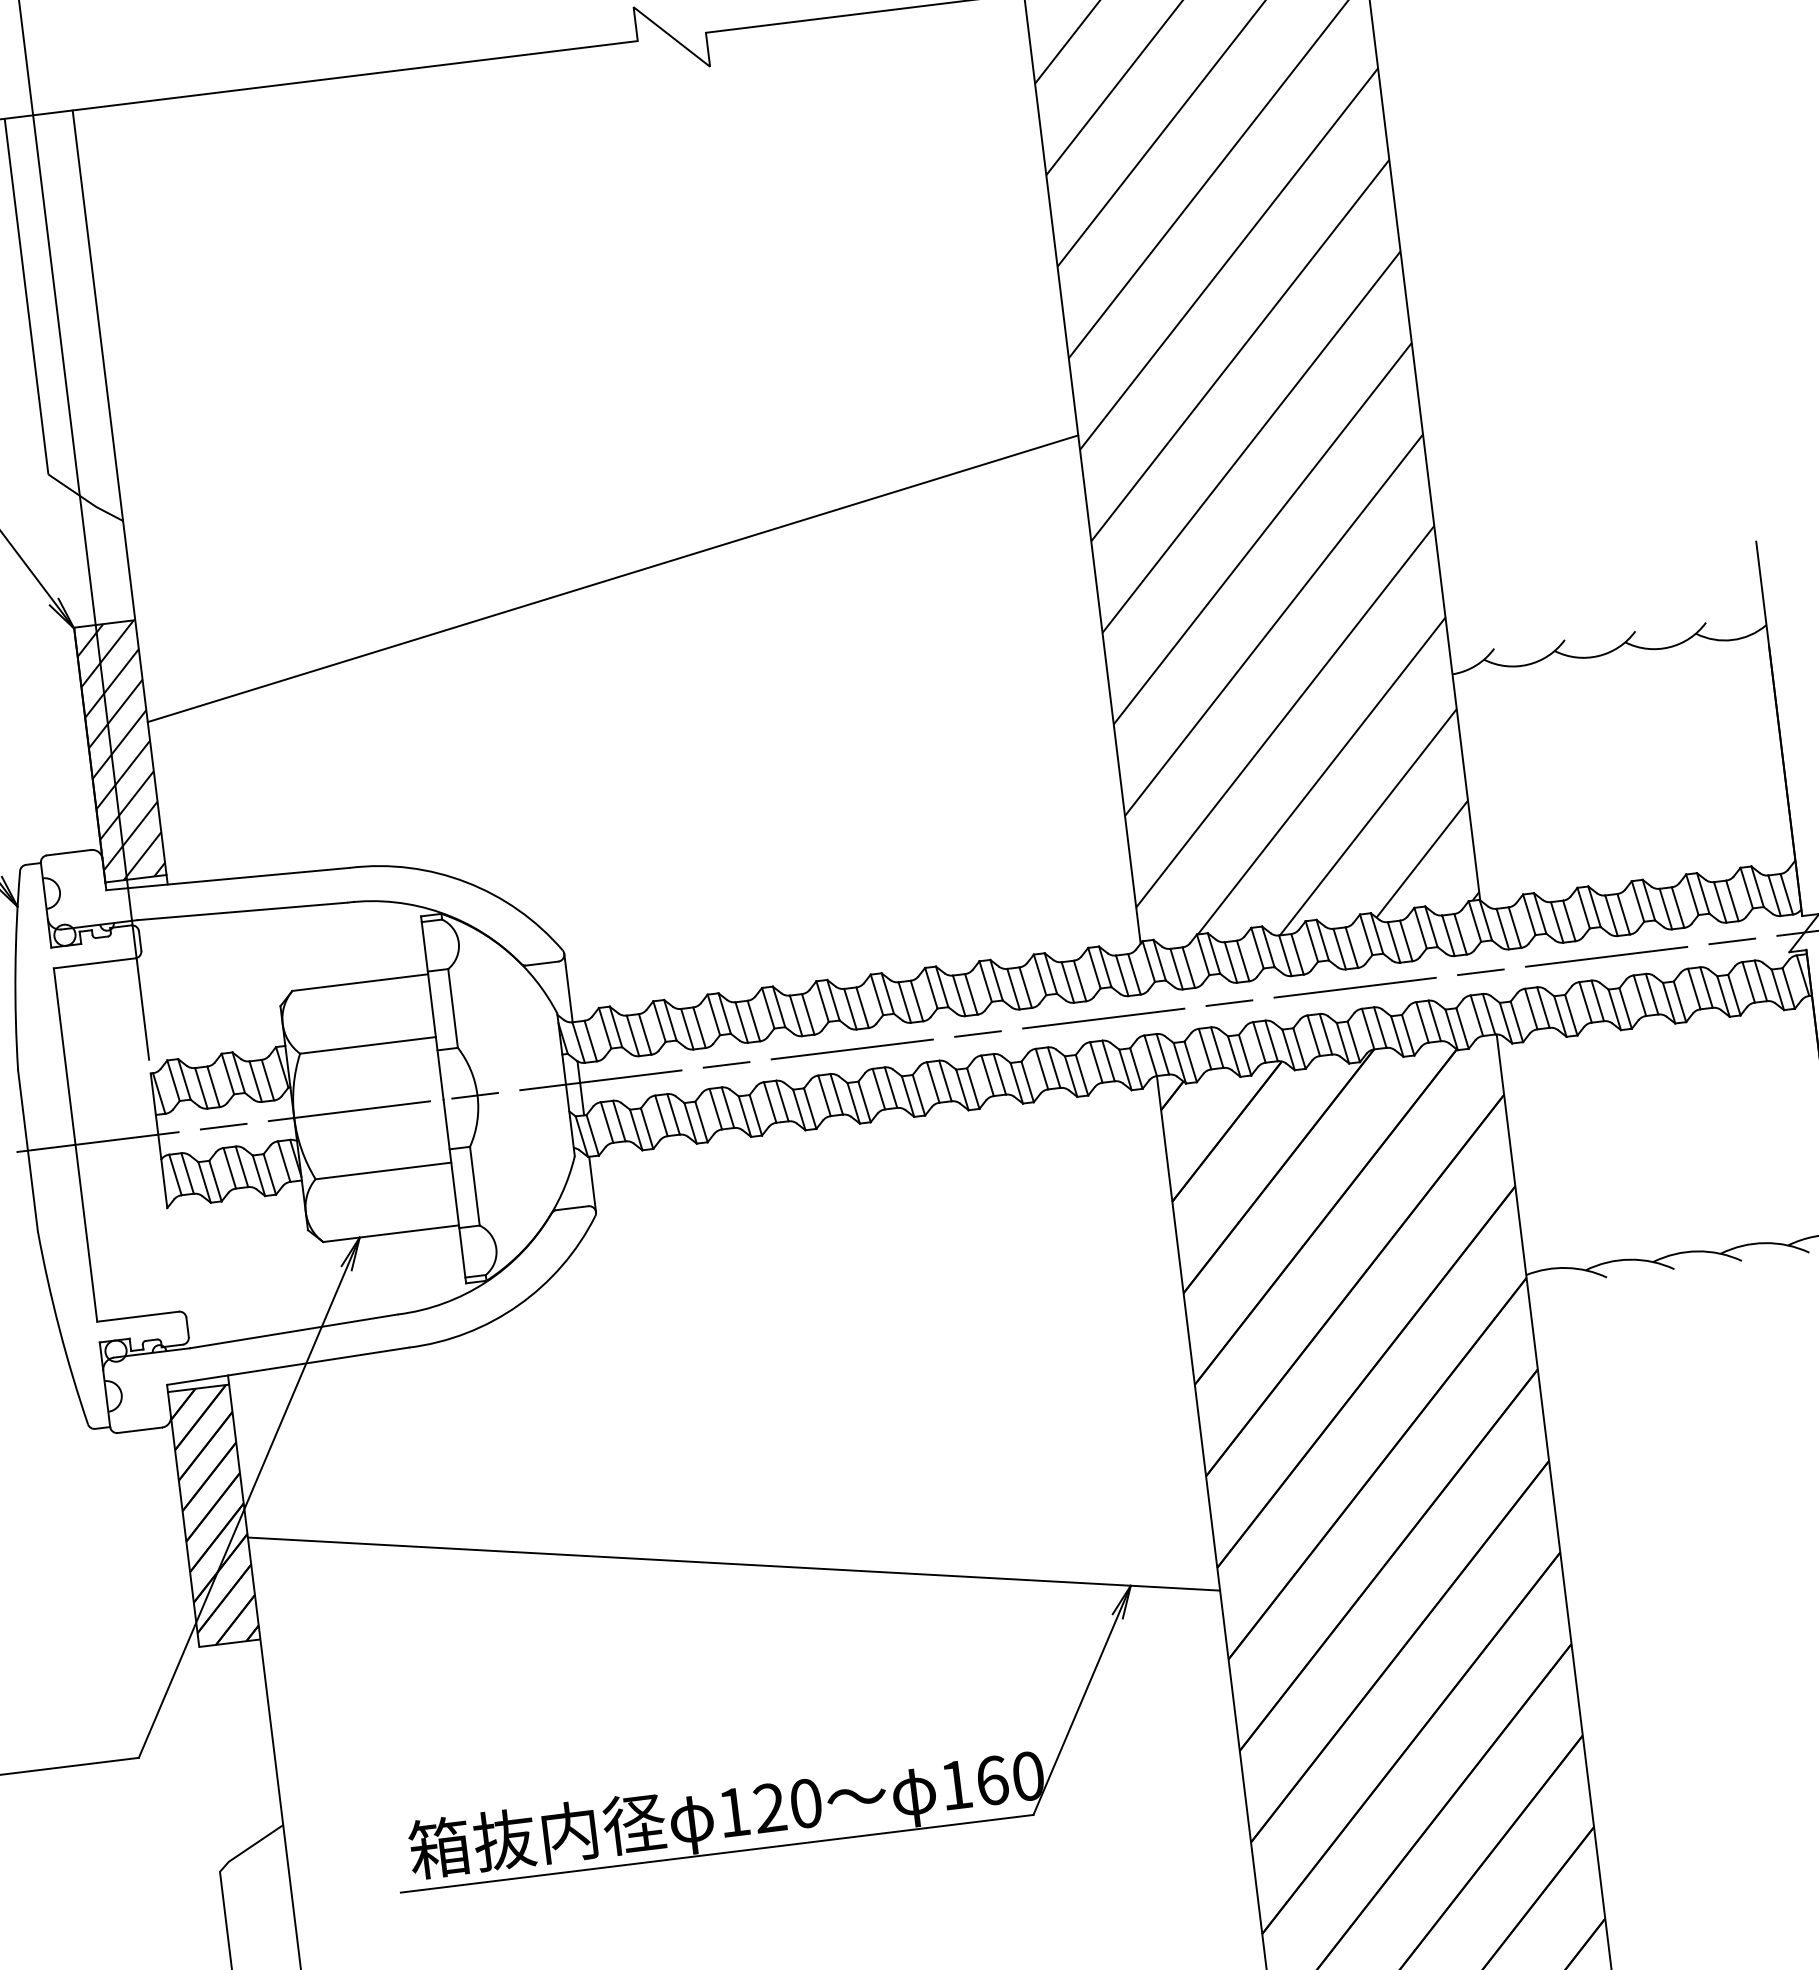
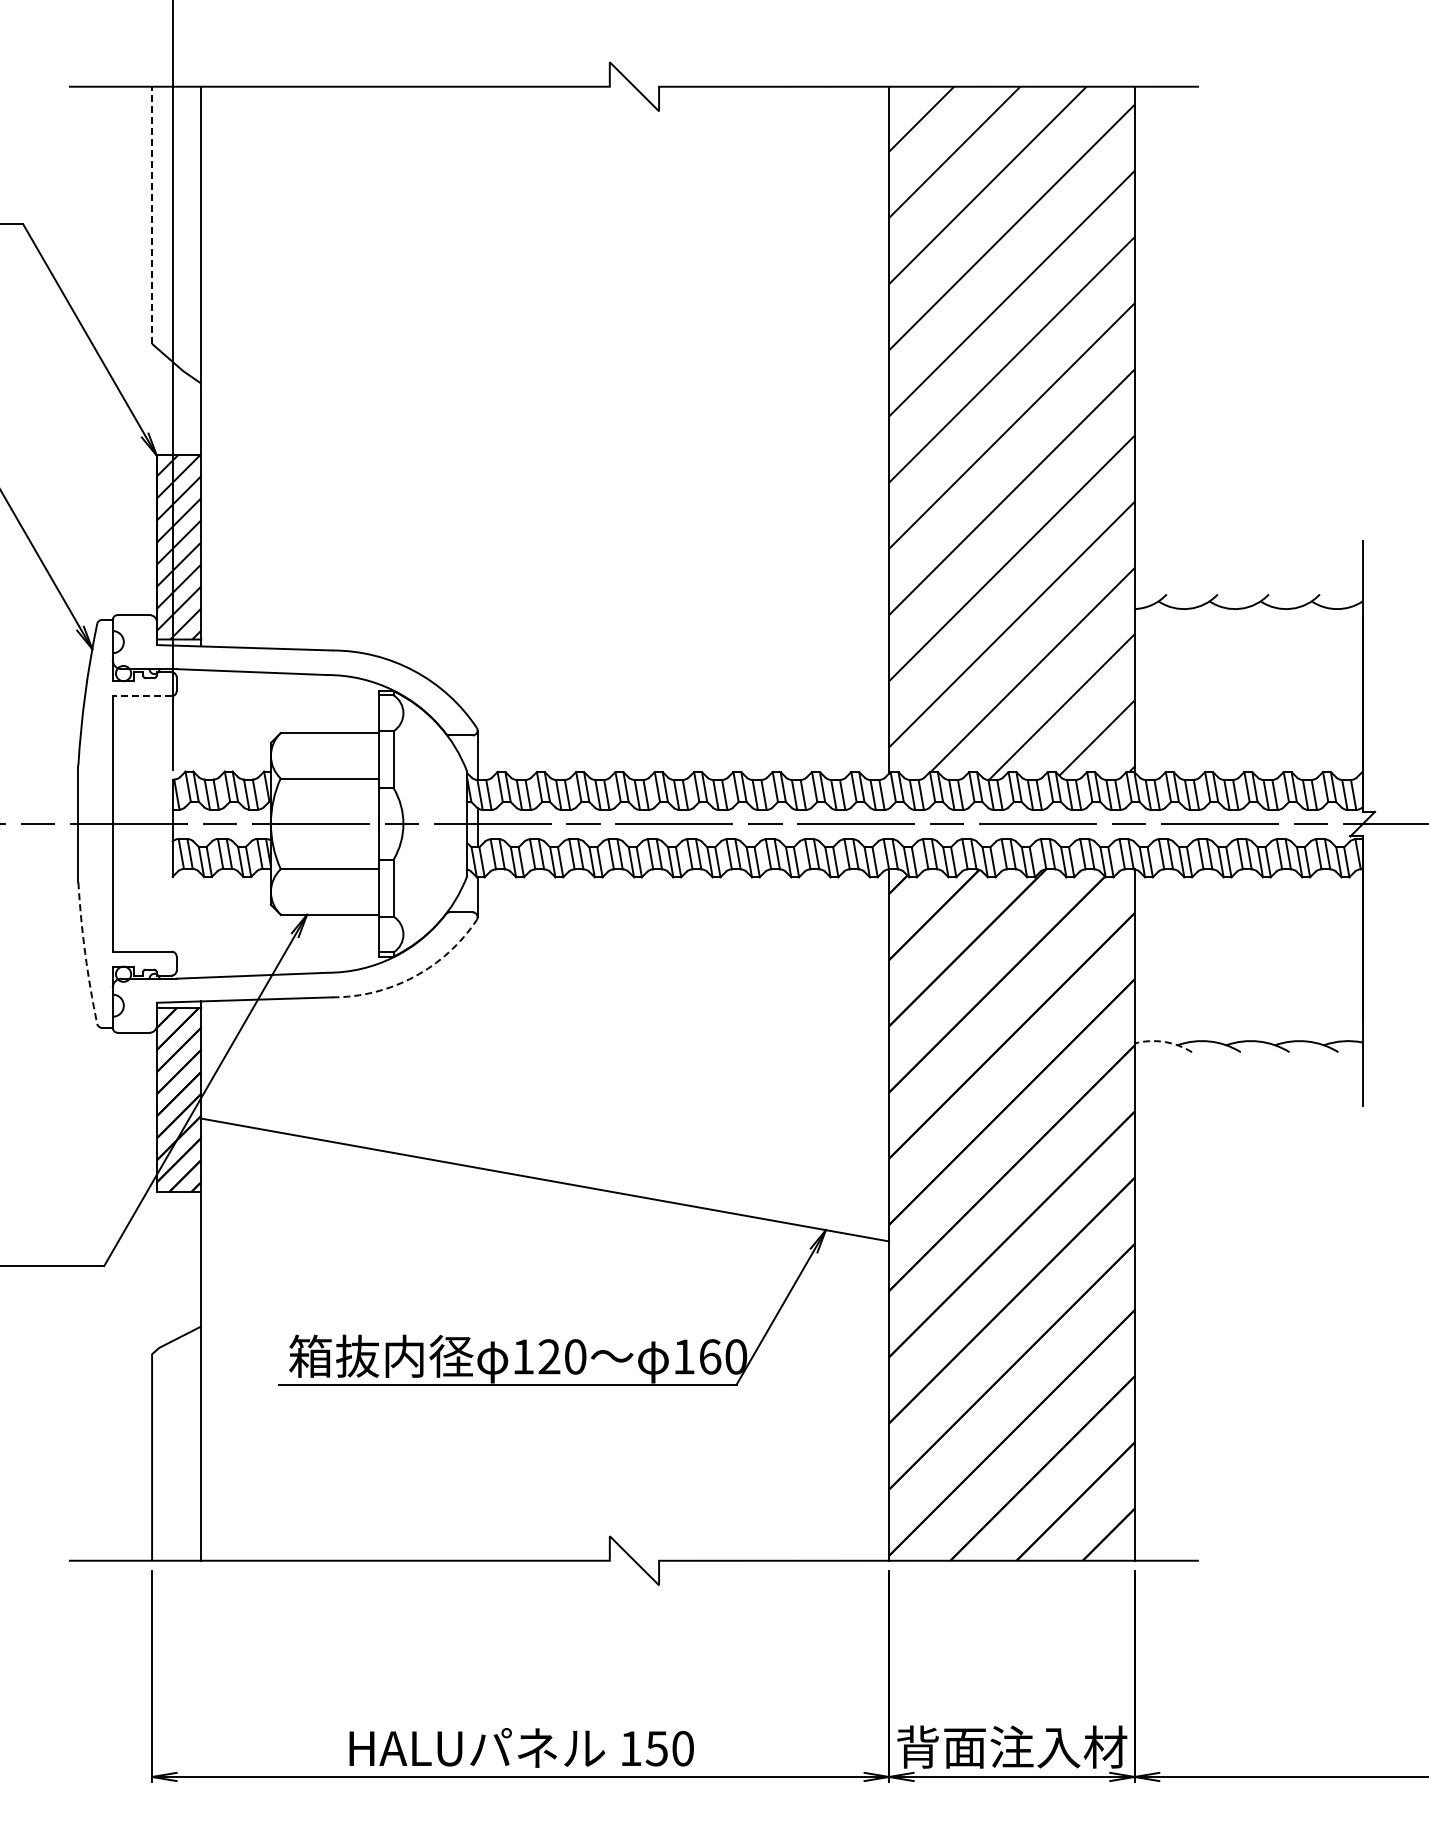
line: (27, 296) -> (152, 215), solid -> dashed
line: (613, 578) -> (545, 467), removed
line: (93, 963) -> (141, 696), solid -> dashed
arc: (1567, 1267) -> (1164, 1041), solid -> dashed
arc: (518, 1304) -> (414, 976), solid -> dashed
arc: (59, 1328) -> (85, 953), solid -> dashed

